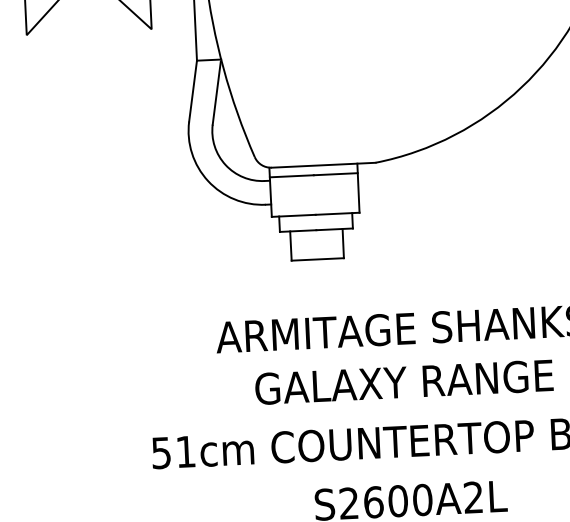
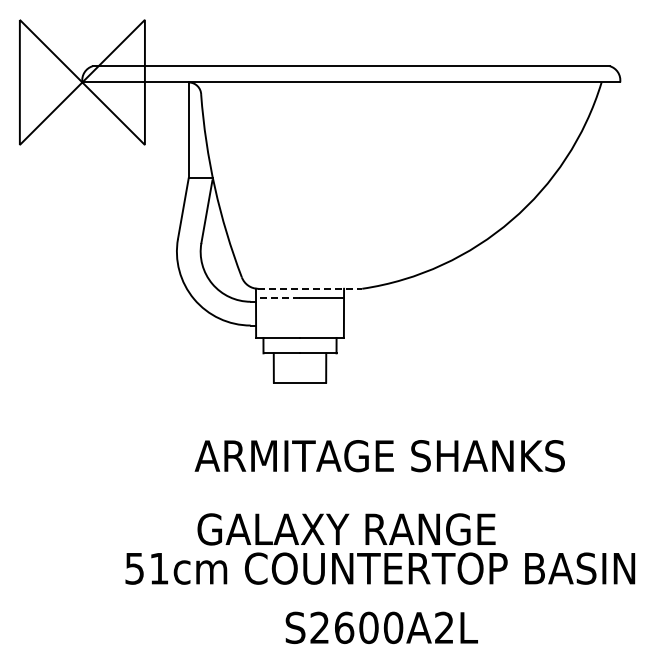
line: (323, 164) -> (310, 288), solid -> dashed
line: (291, 176) -> (277, 298), solid -> dashed
text: (404, 382) -> (346, 529), moved

